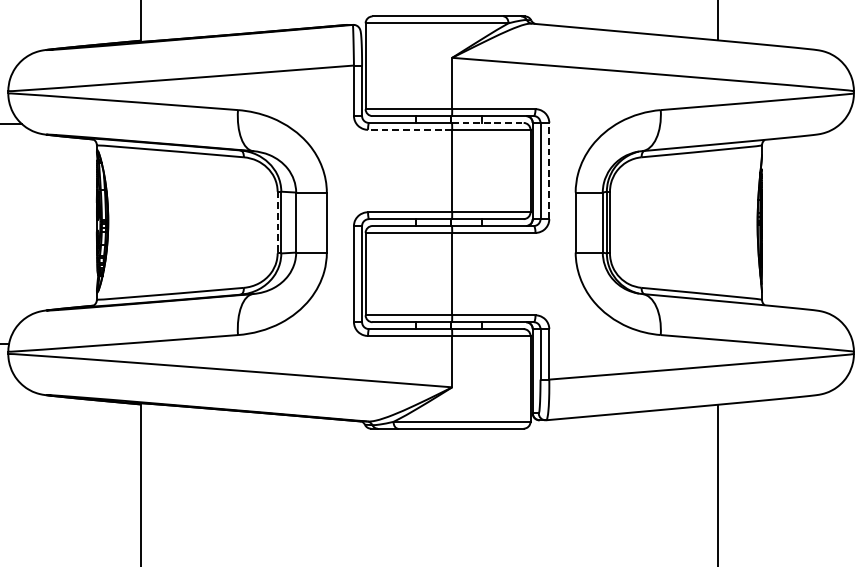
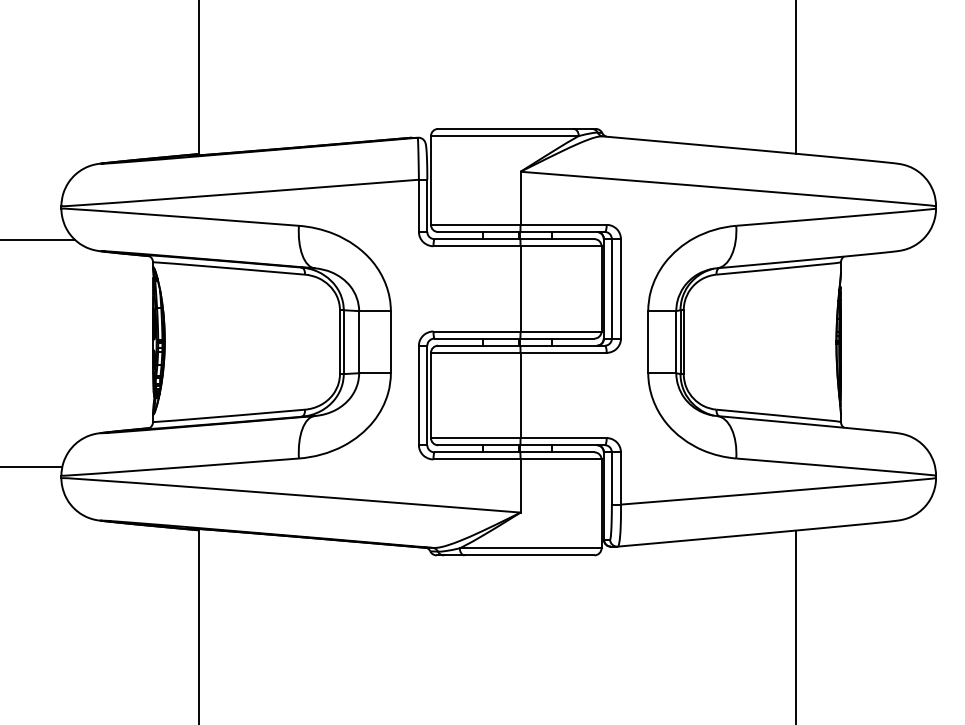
line: (487, 123) -> (557, 239), dashed -> solid
line: (410, 130) -> (477, 246), dashed -> solid
line: (548, 170) -> (620, 288), dashed -> solid
line: (277, 222) -> (339, 342), dashed -> solid

